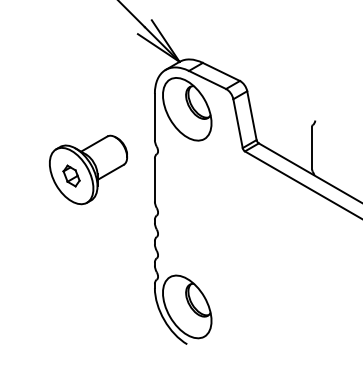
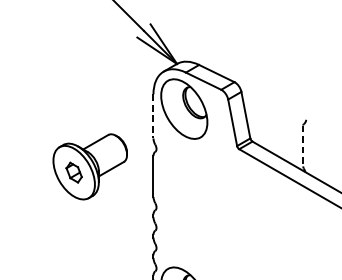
line: (154, 117) -> (153, 116), solid -> dashed
line: (312, 148) -> (303, 146), solid -> dashed

